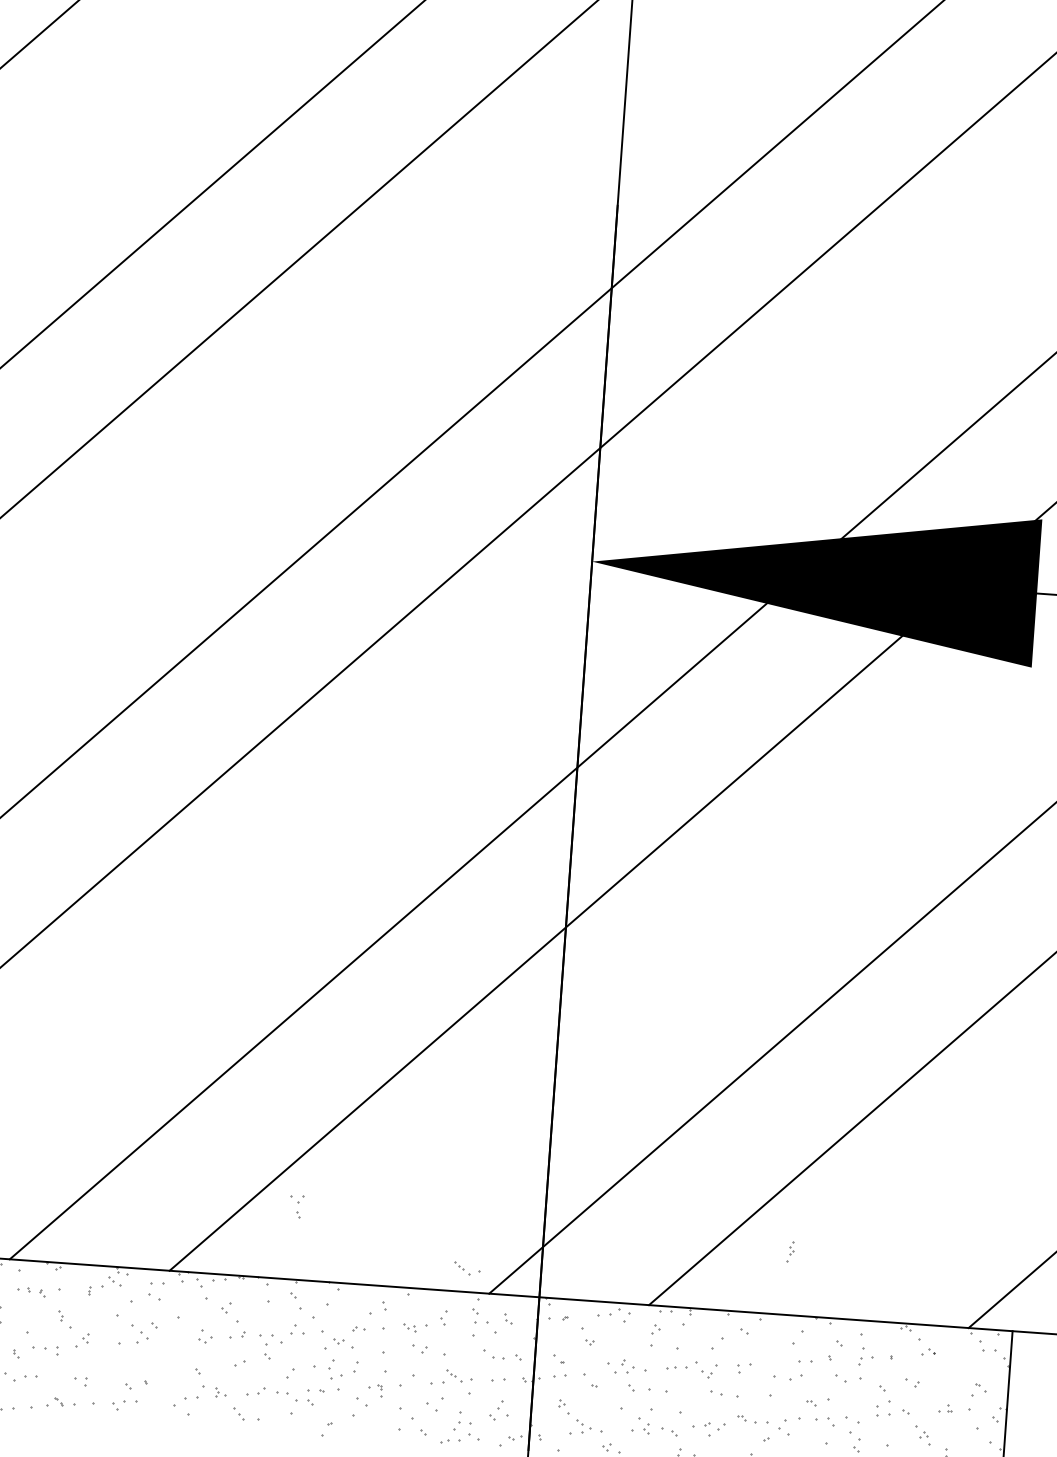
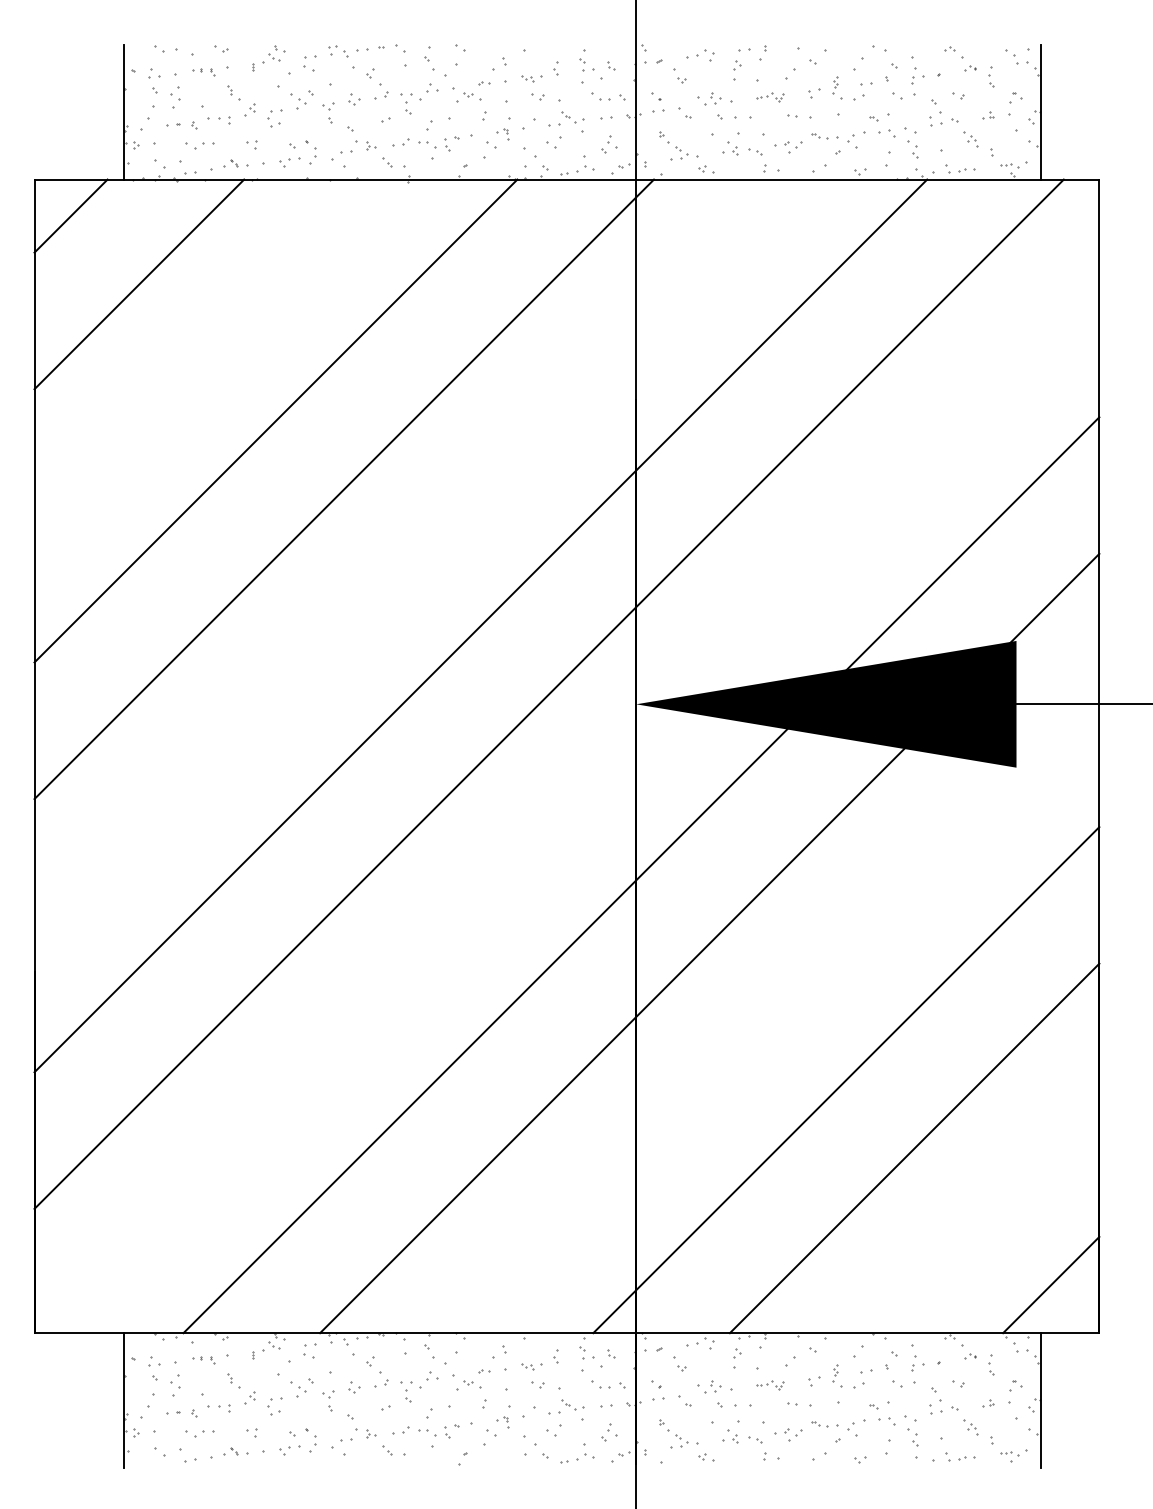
part: (297, 1206) -> (328, 1400), moved
part: (791, 1252) -> (835, 1373), moved
part: (466, 1267) -> (572, 1312), removed
part: (952, 1363) -> (991, 1364), added
part: (334, 1368) -> (273, 1406), moved
part: (692, 1369) -> (770, 1385), size x0.62
part: (456, 1421) -> (312, 1443), moved

